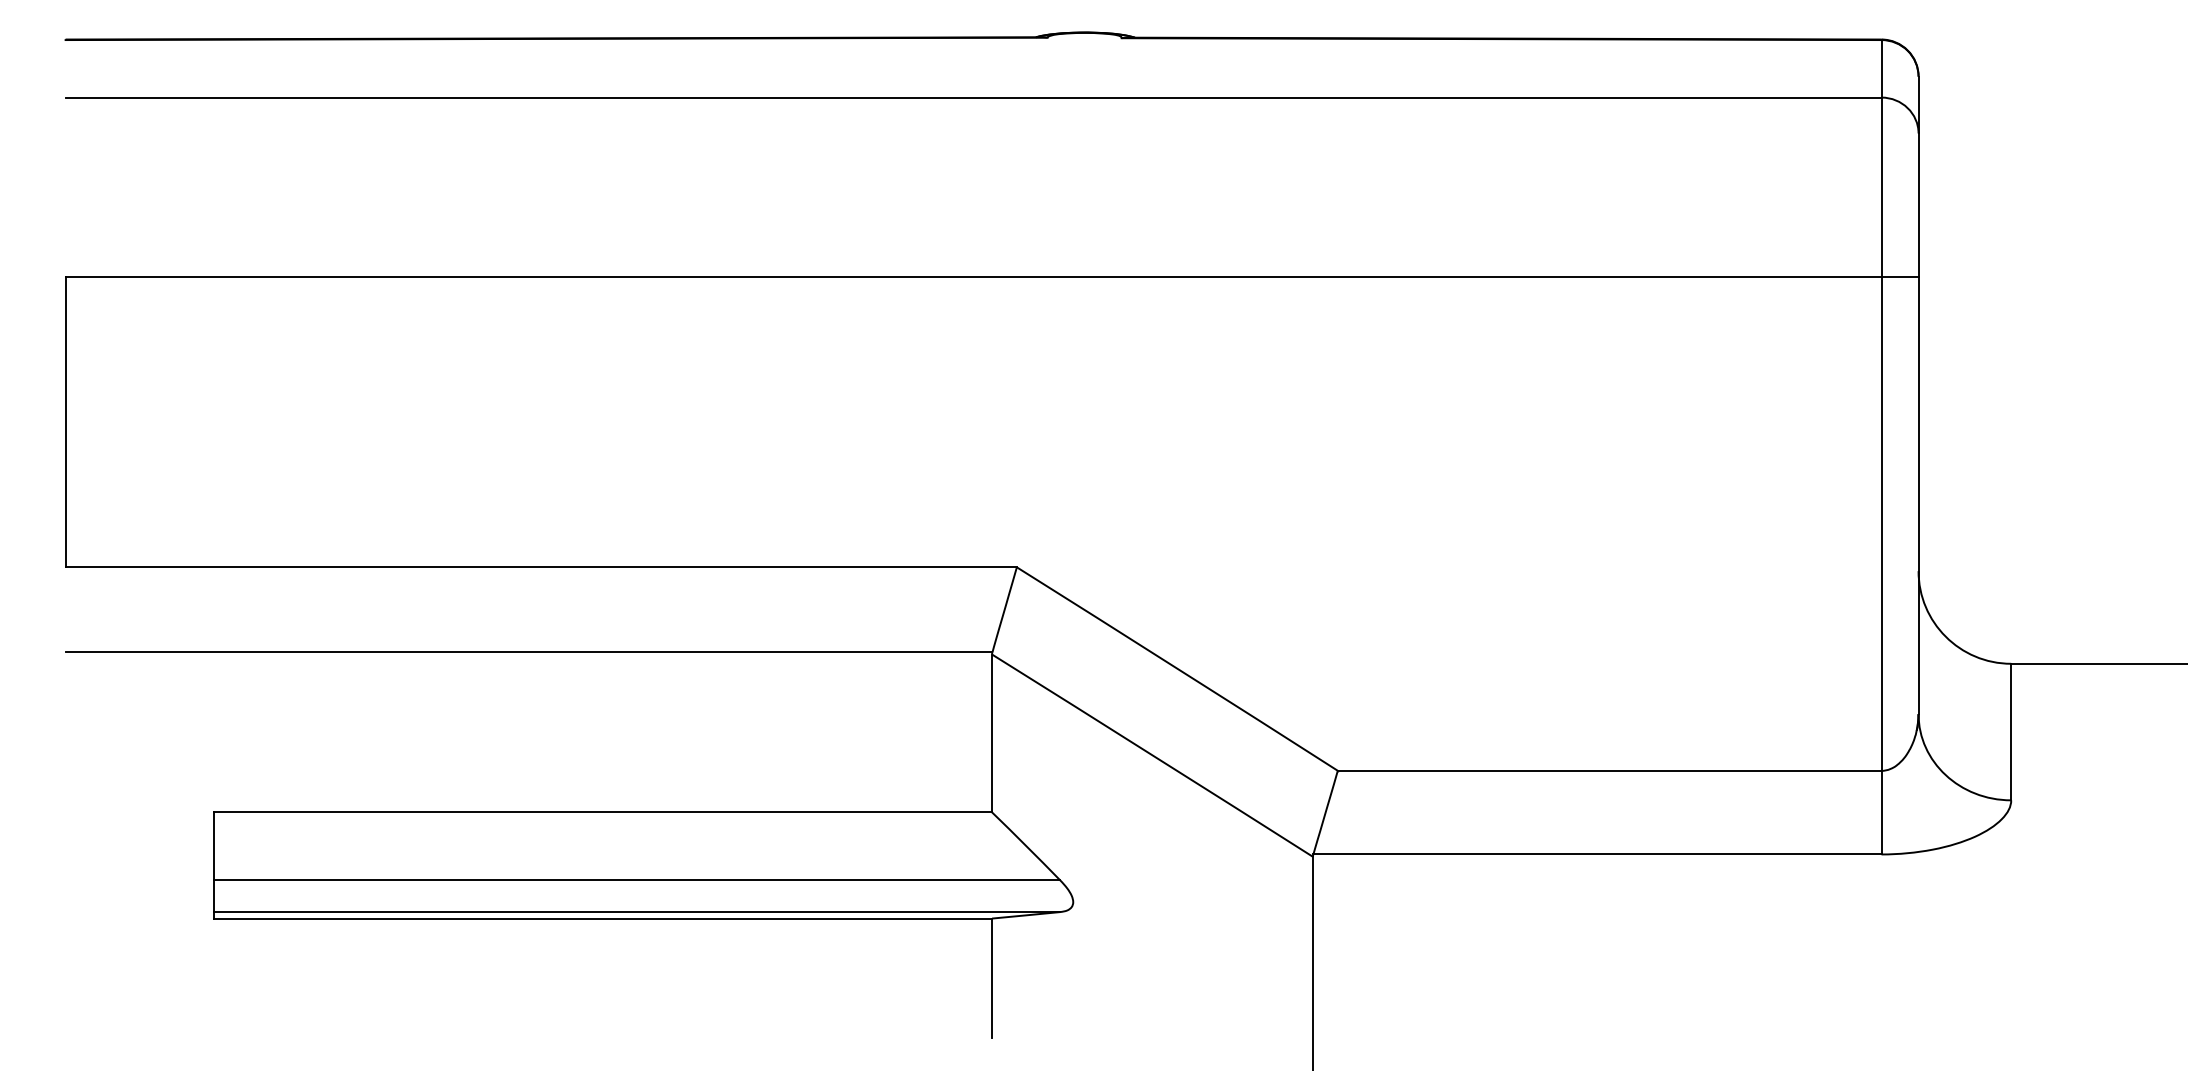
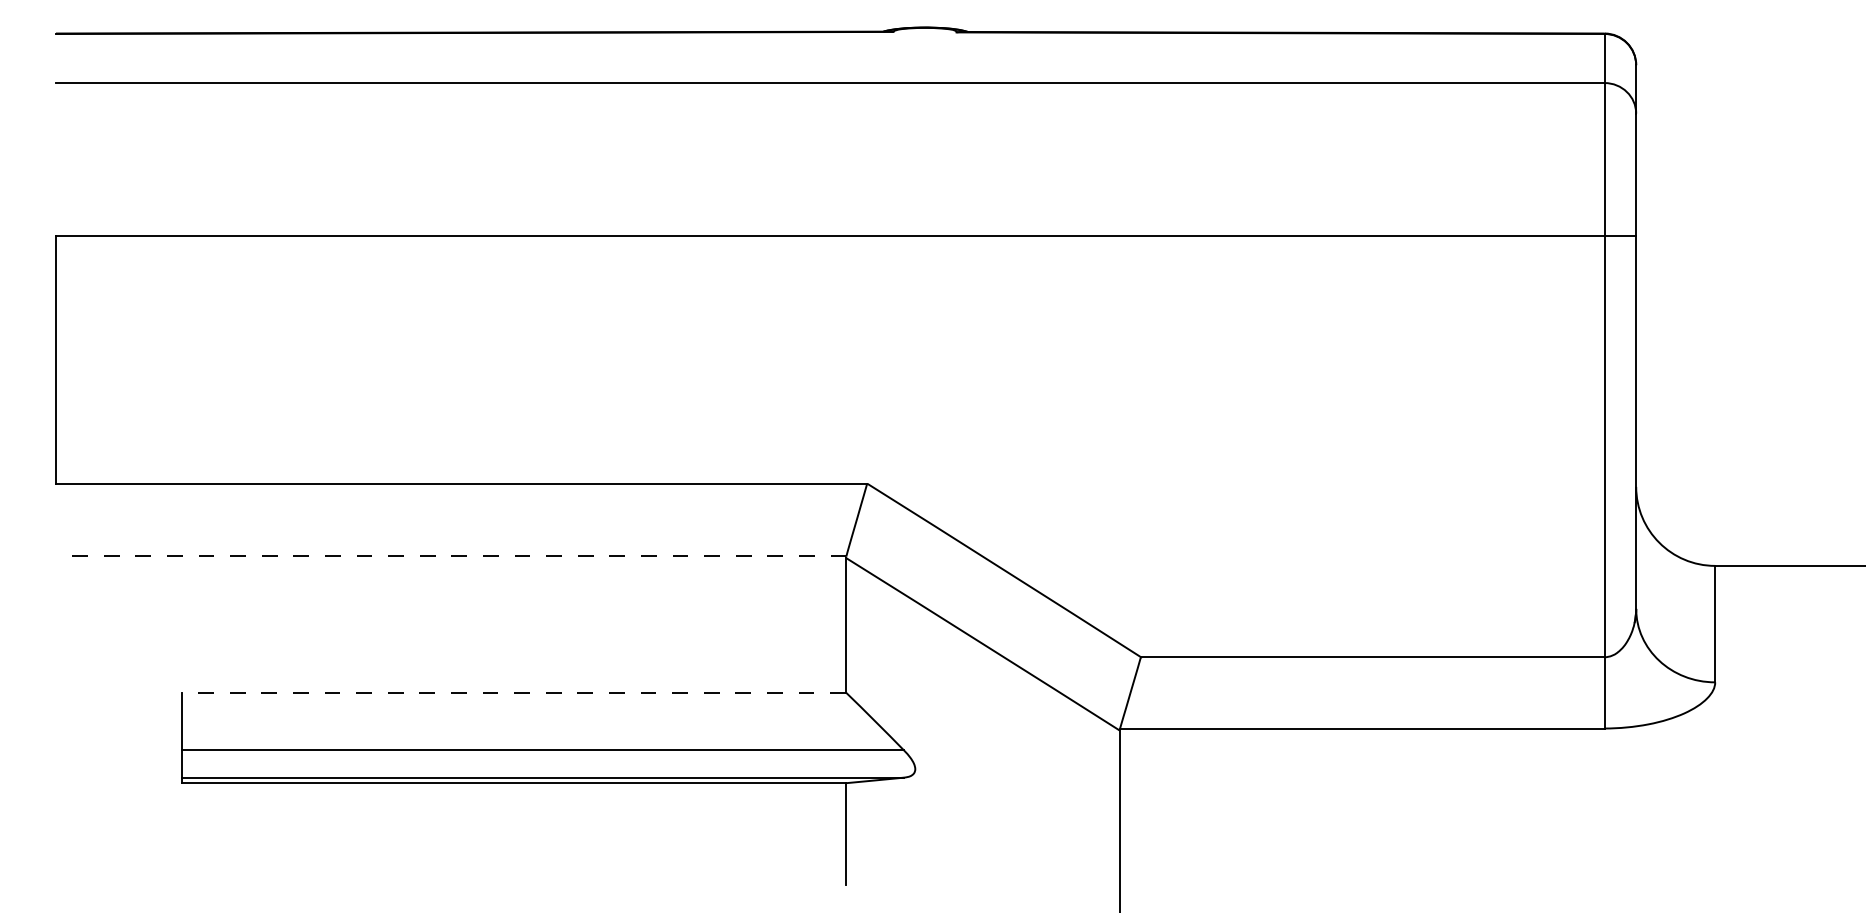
line: (528, 652) -> (450, 556), solid -> dashed
line: (603, 812) -> (514, 692), solid -> dashed

